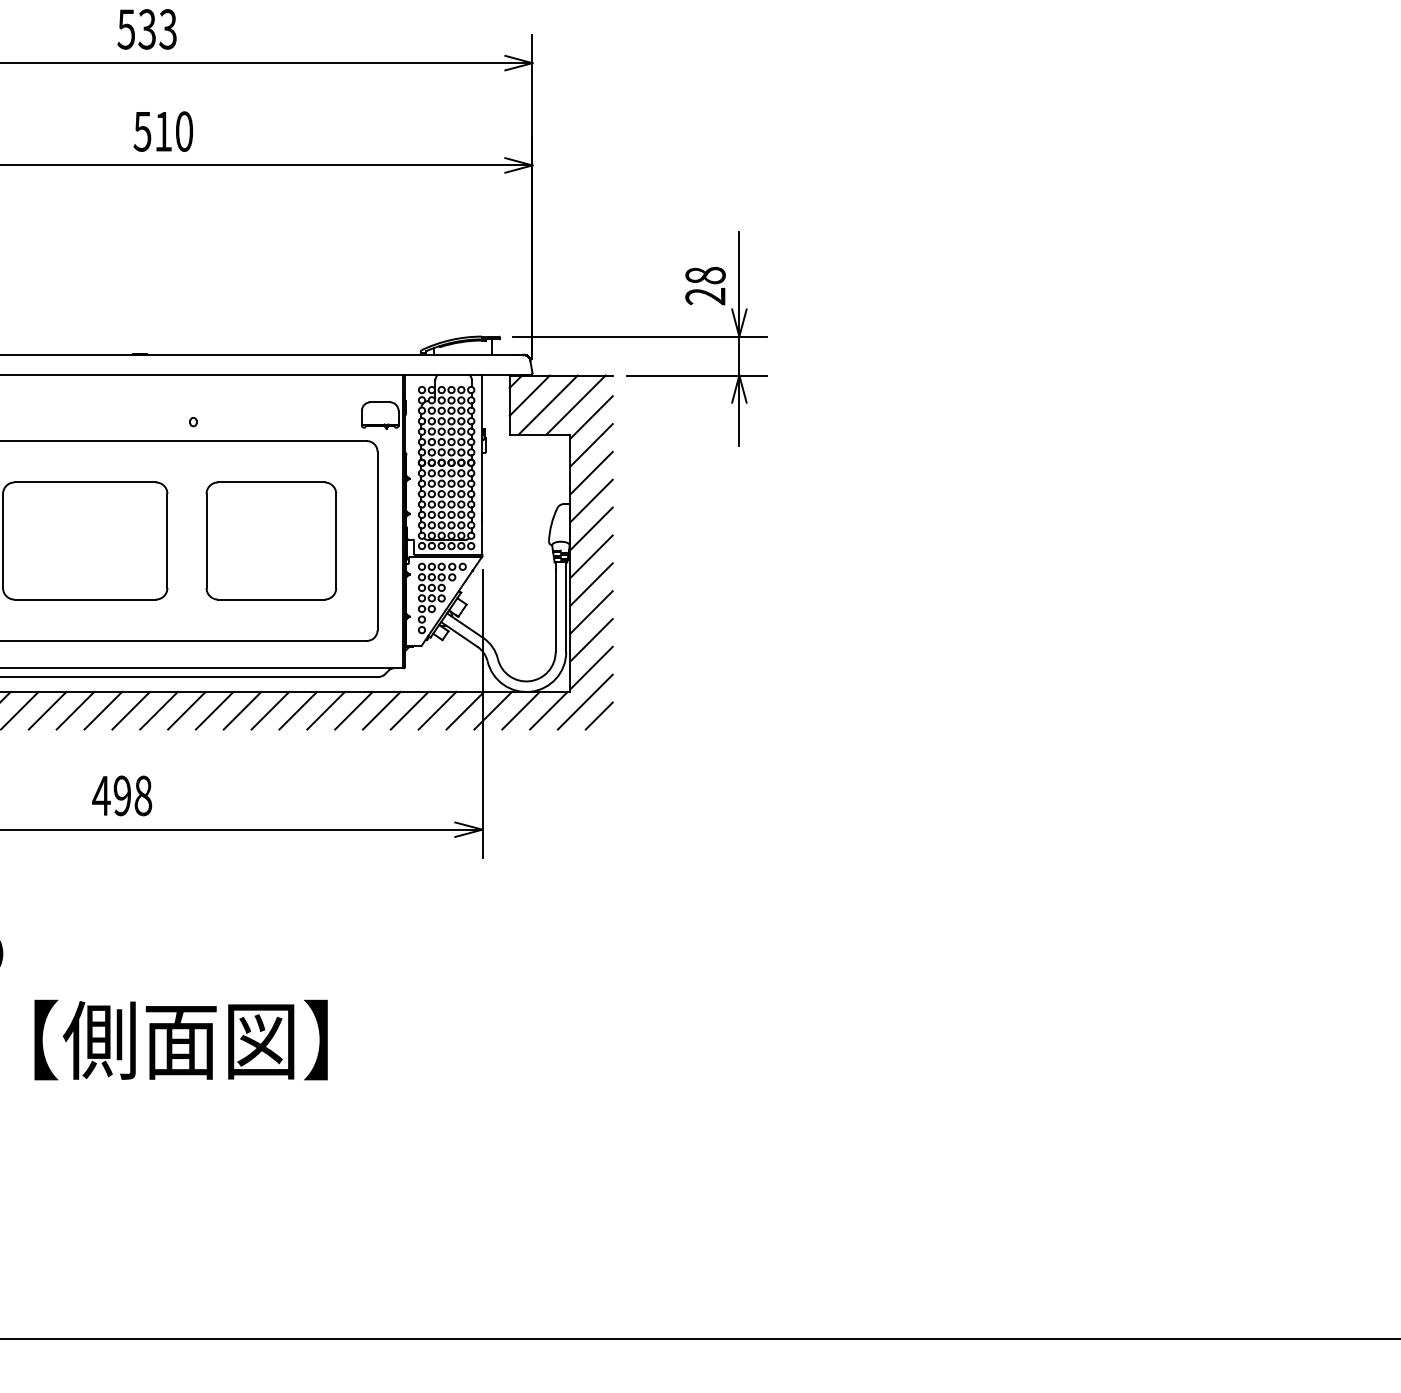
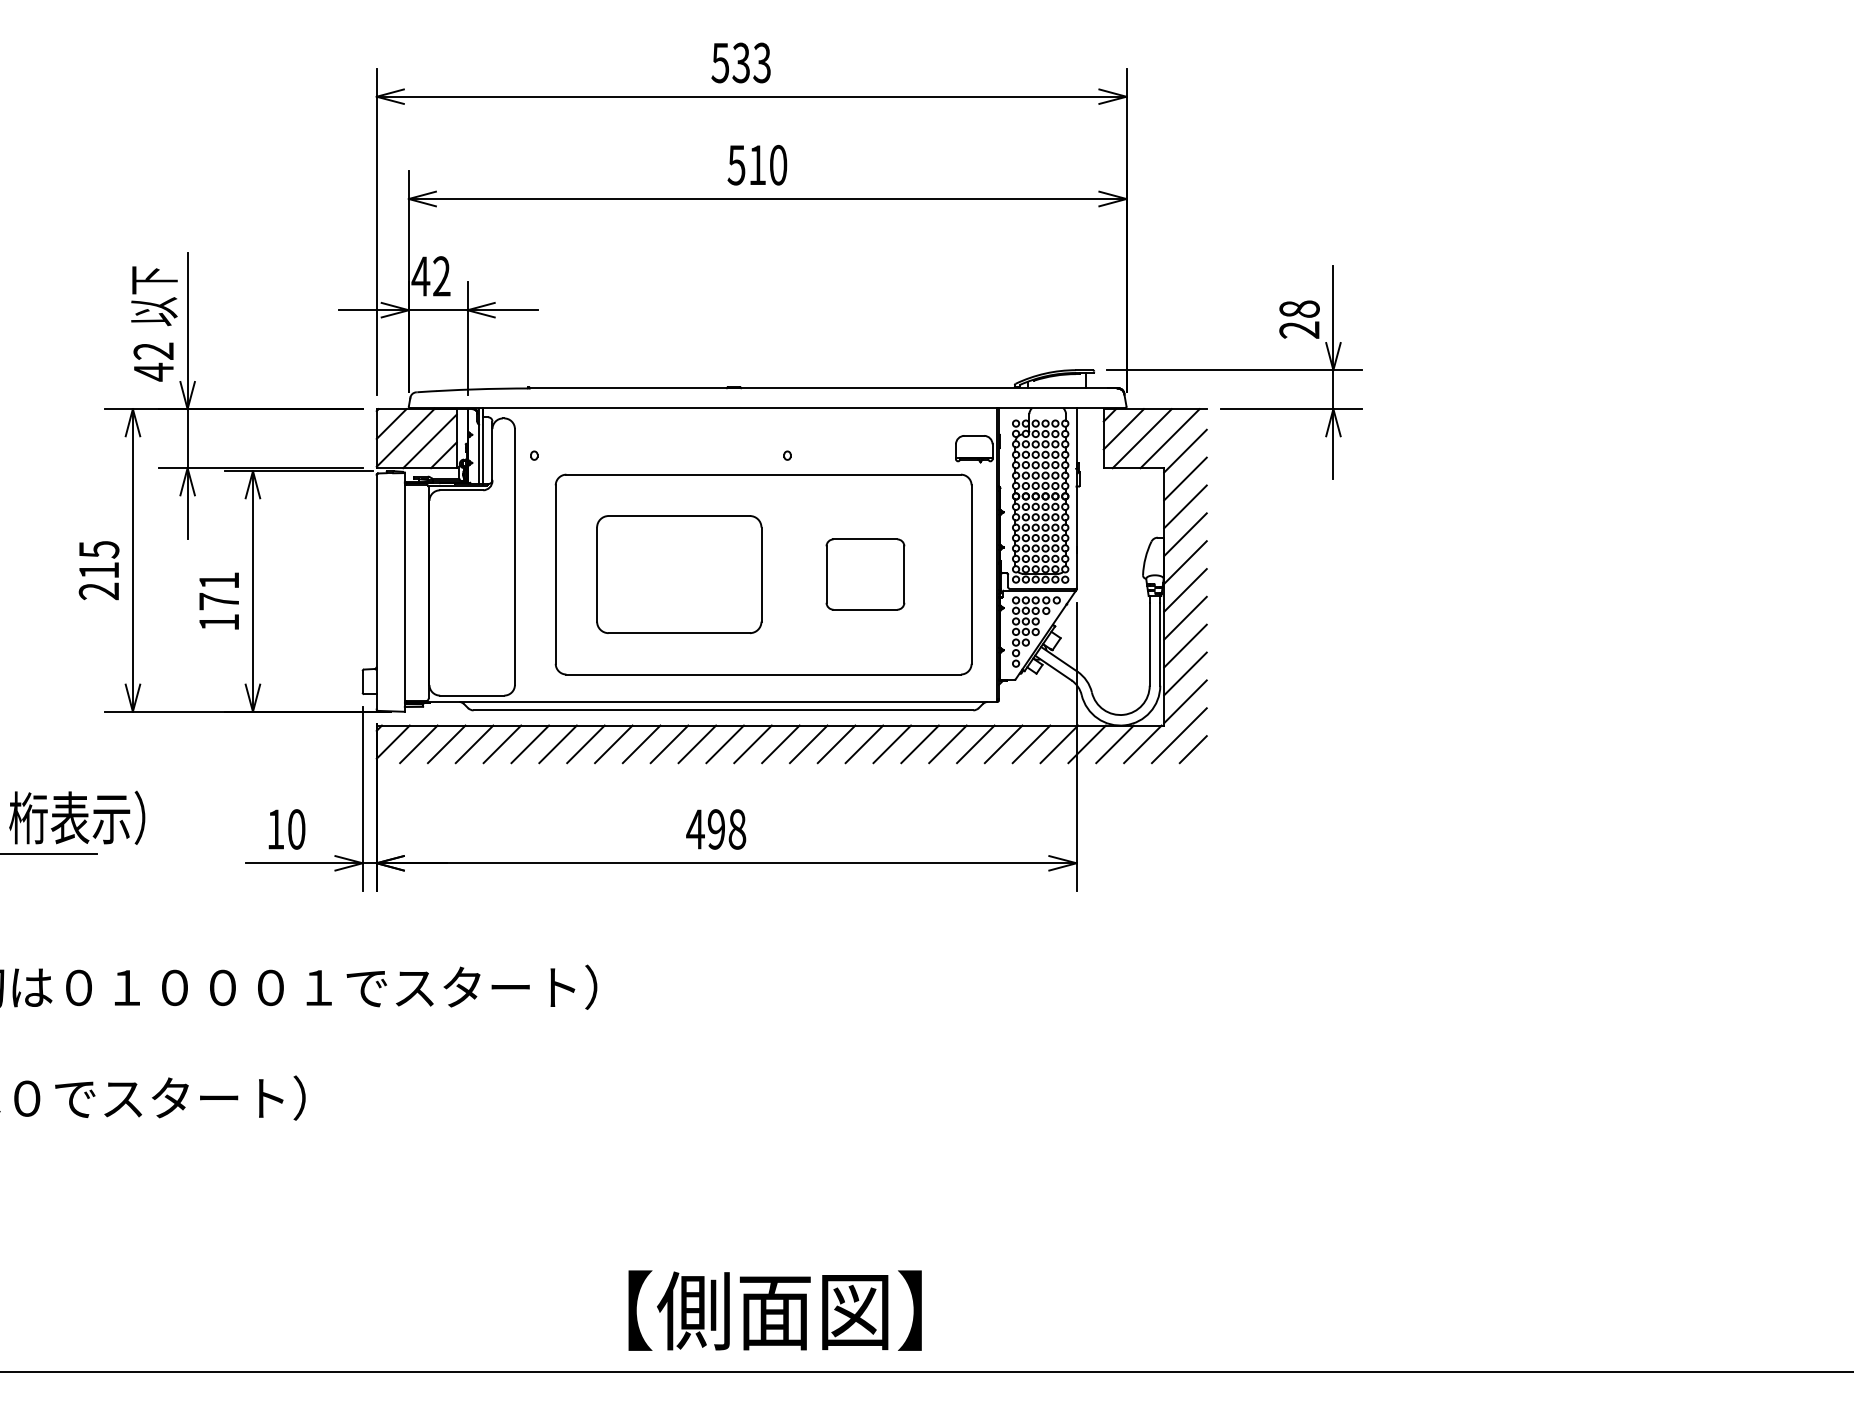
part: (271, 540) -> (865, 574), size x0.6
text: (180, 1039) -> (774, 1310), moved

